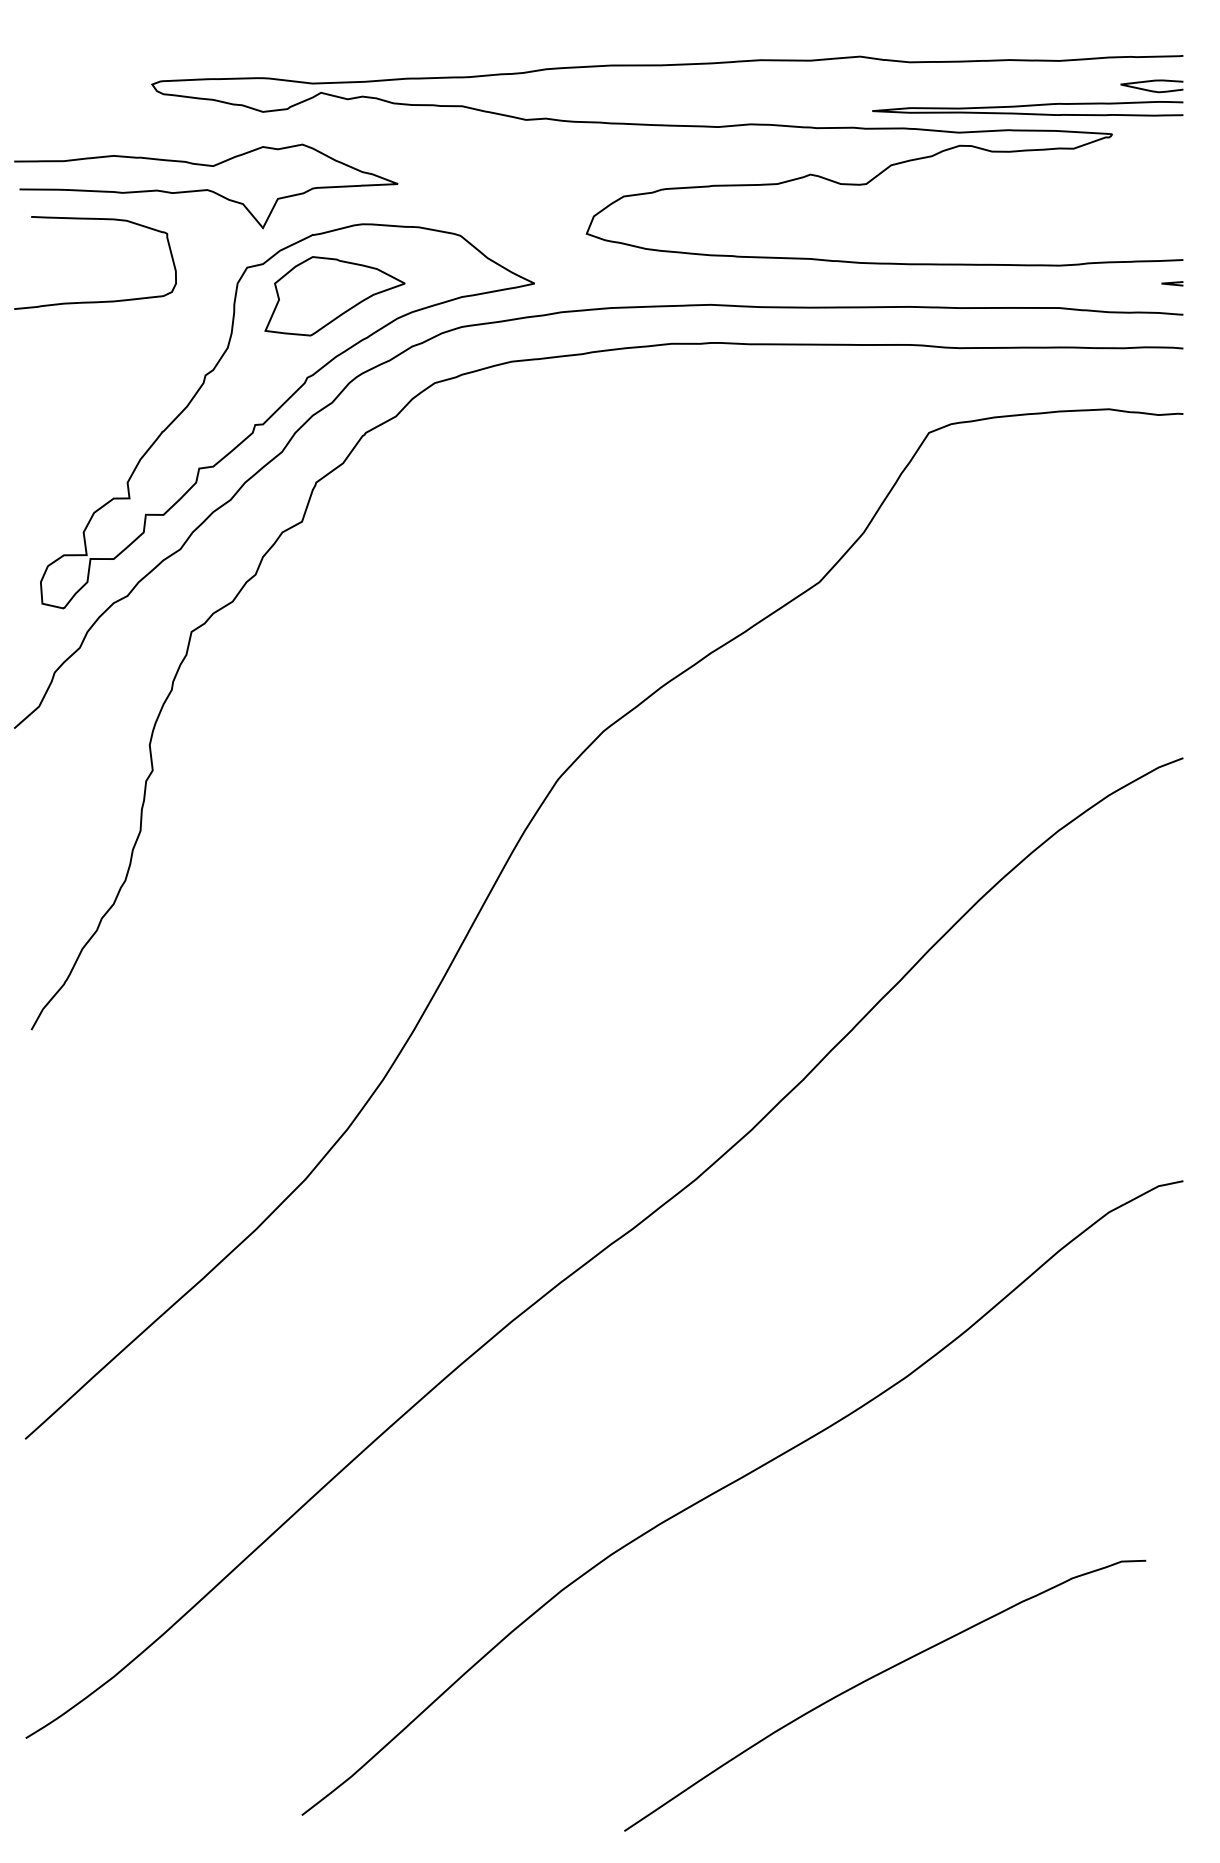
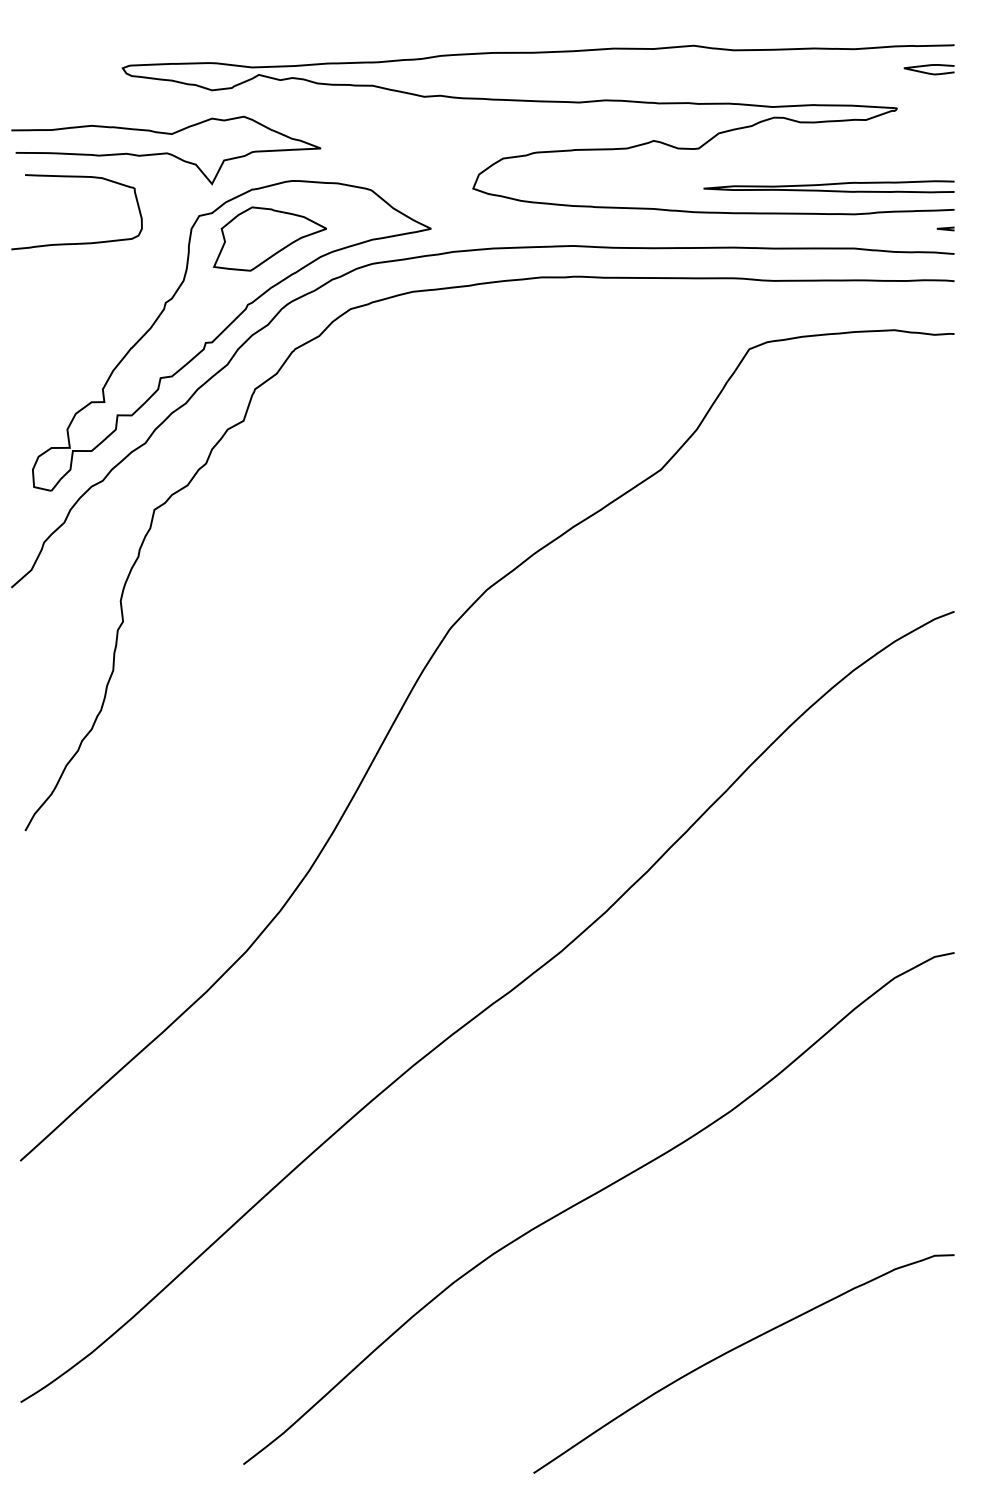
curve: (1027, 107) -> (828, 185), moved
curve: (874, 1677) -> (735, 1349), moved

